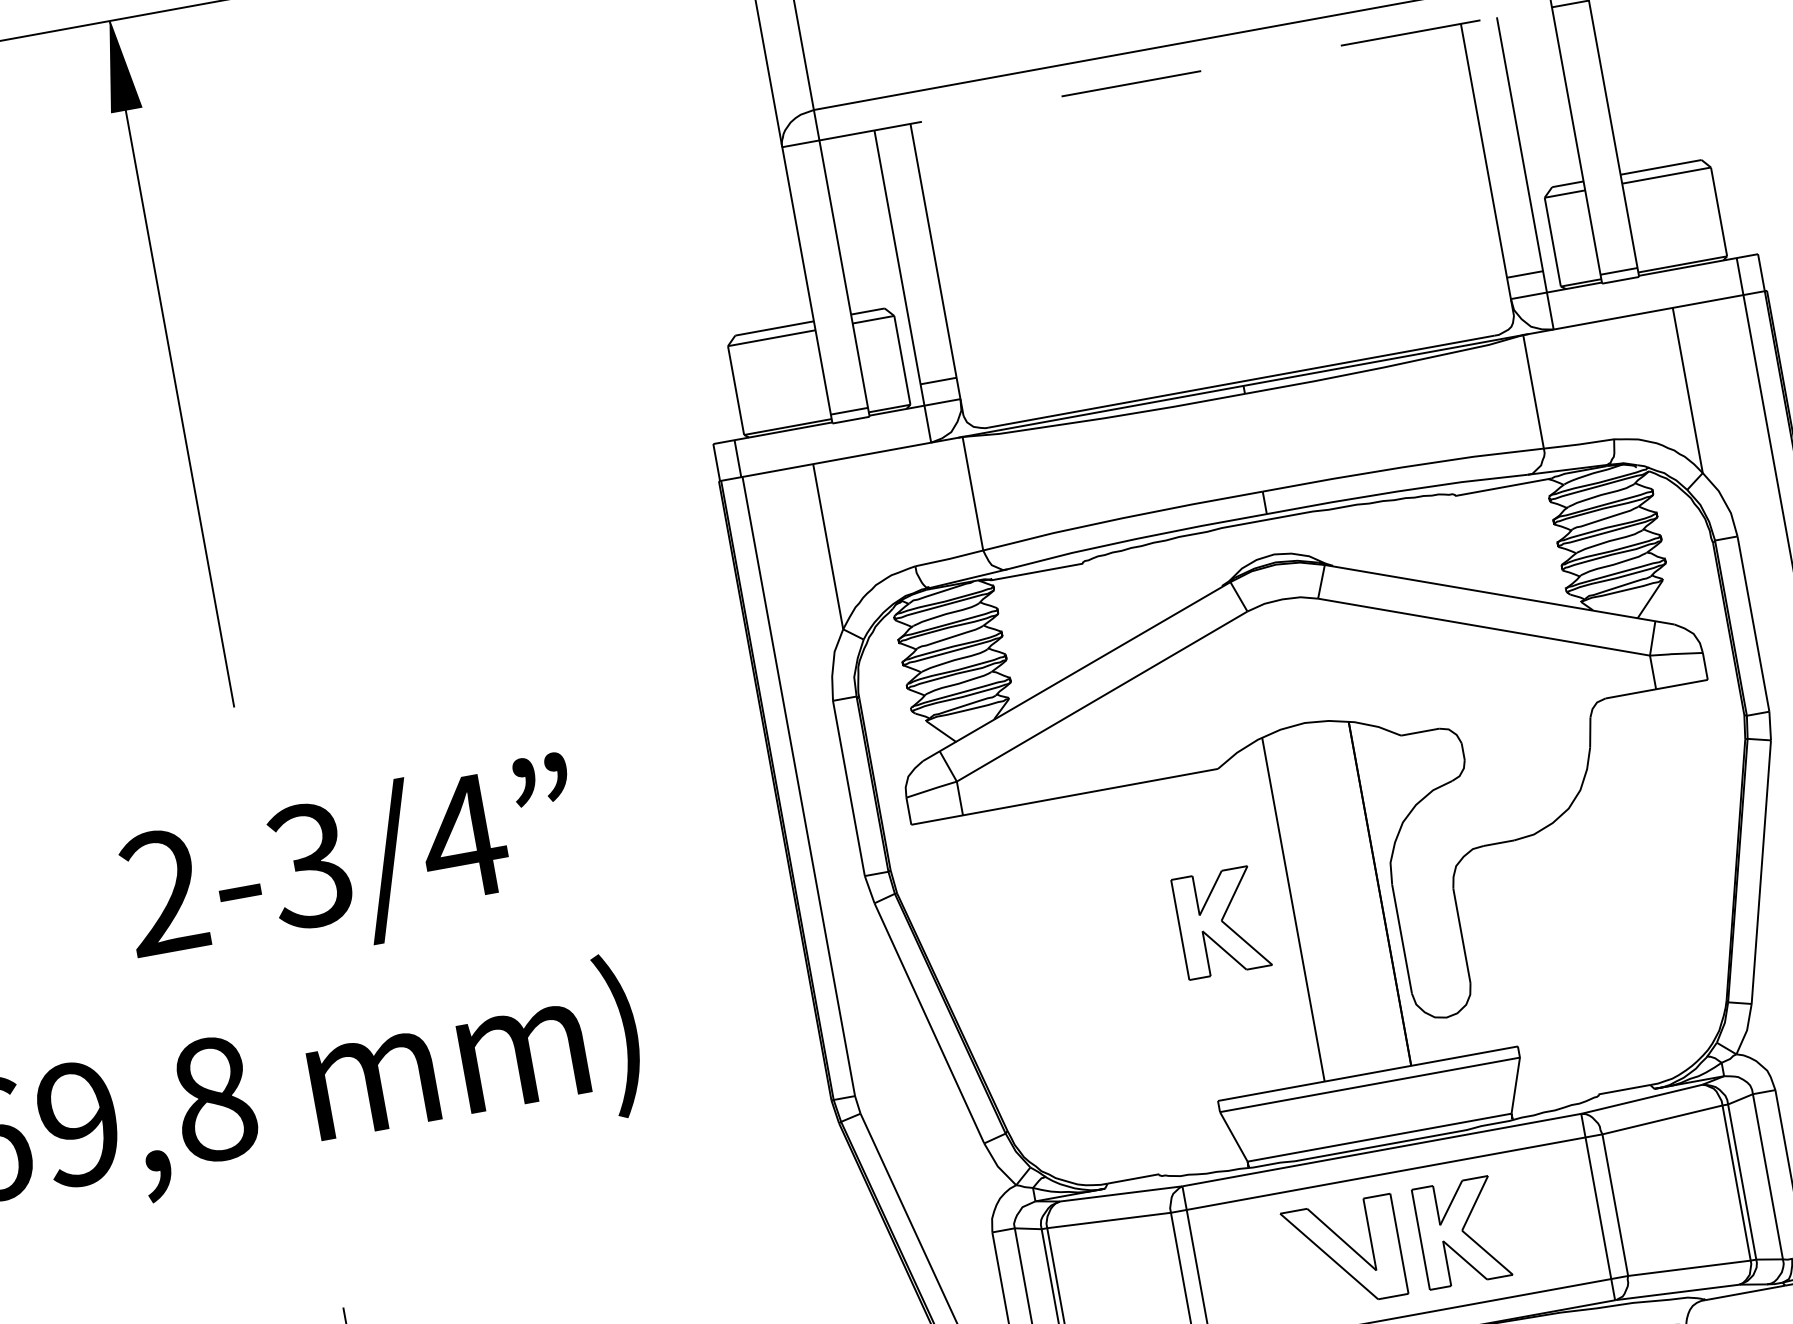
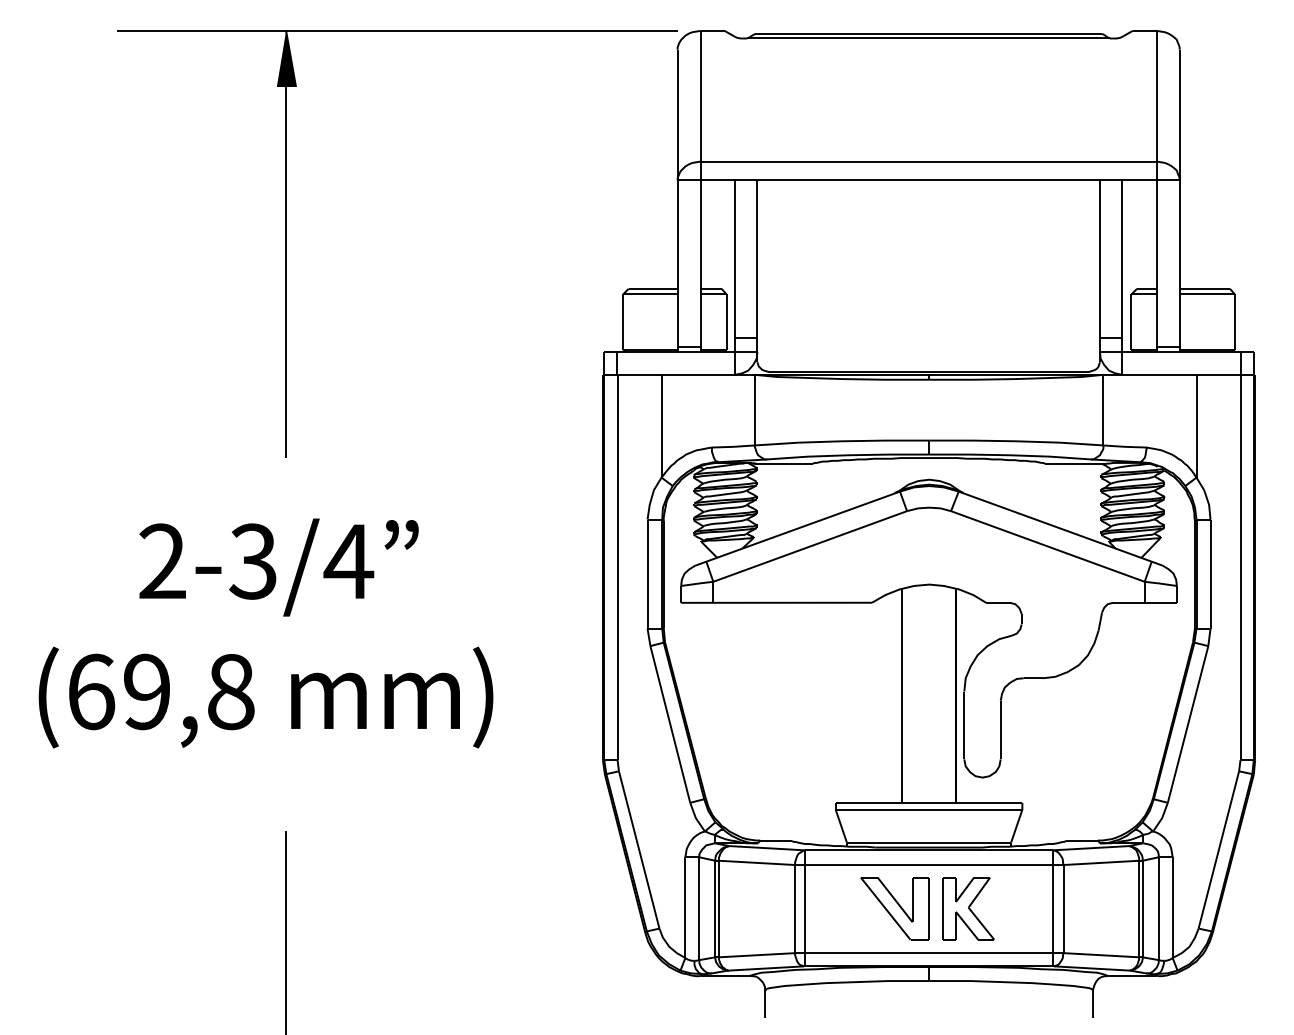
line: (1167, 77) -> (917, 180), dashed -> solid
text: (352, 867) -> (278, 567), moved
part: (1221, 922) -> (857, 695), removed

